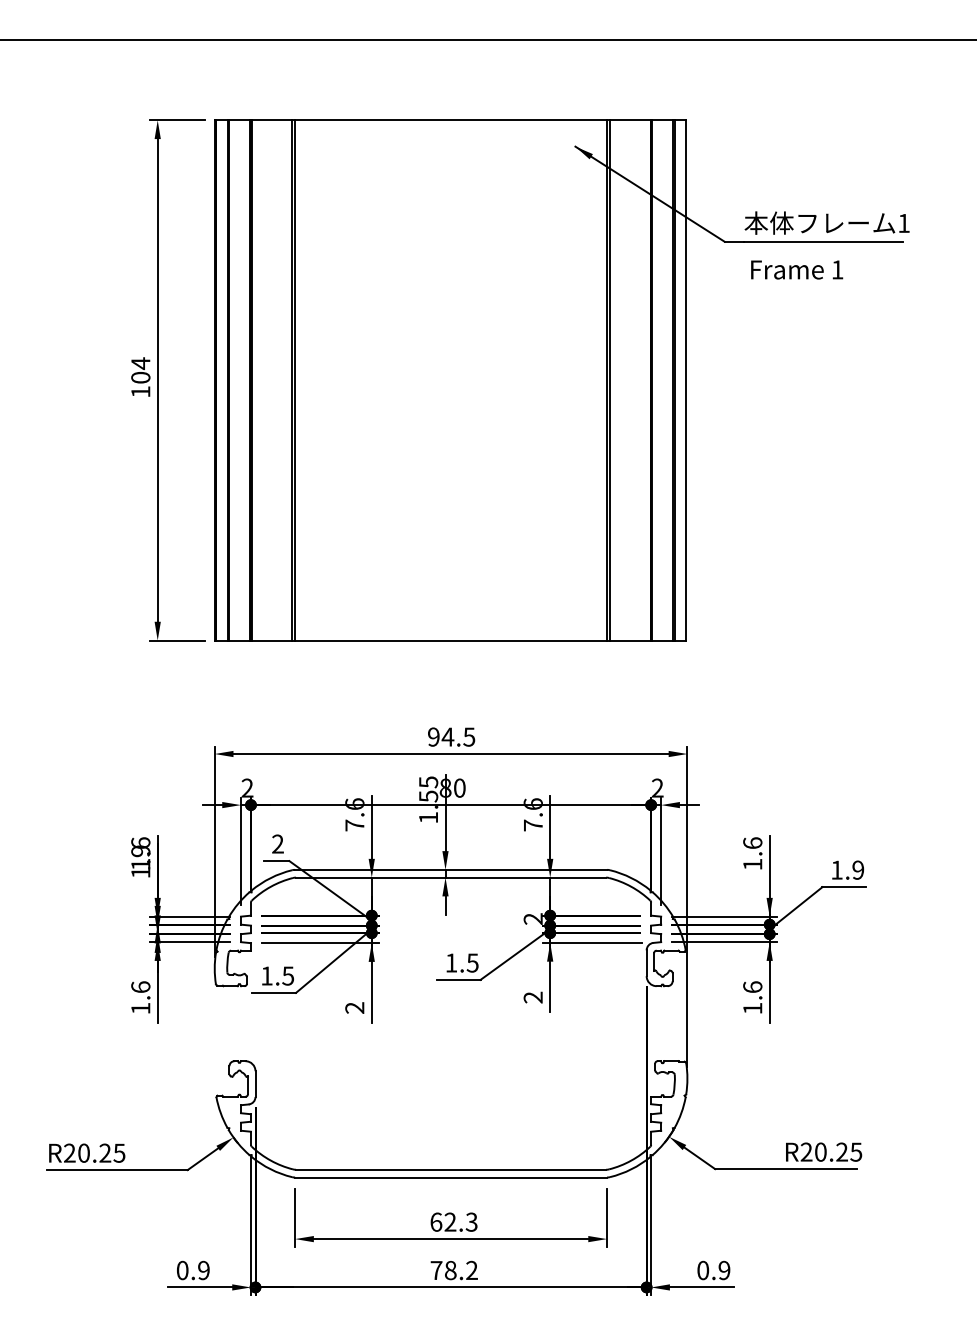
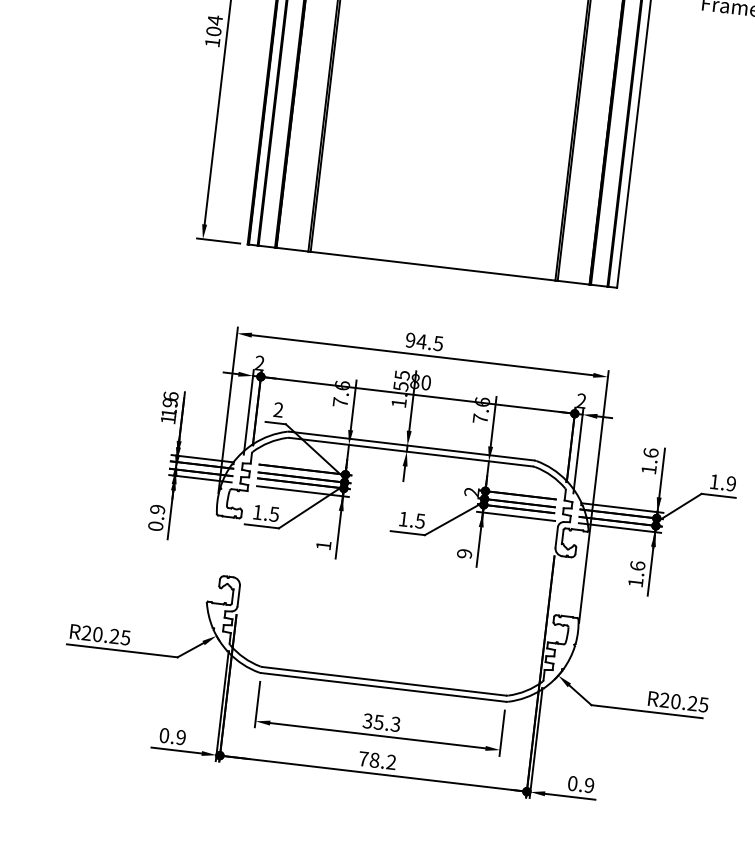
text: (140, 997) -> (156, 517), 1.6 -> 0.9
text: (533, 997) -> (464, 553), 2 -> 9
text: (354, 1007) -> (323, 545), 2 -> 1
text: (443, 1221) -> (373, 721), 62.3 -> 35.3

